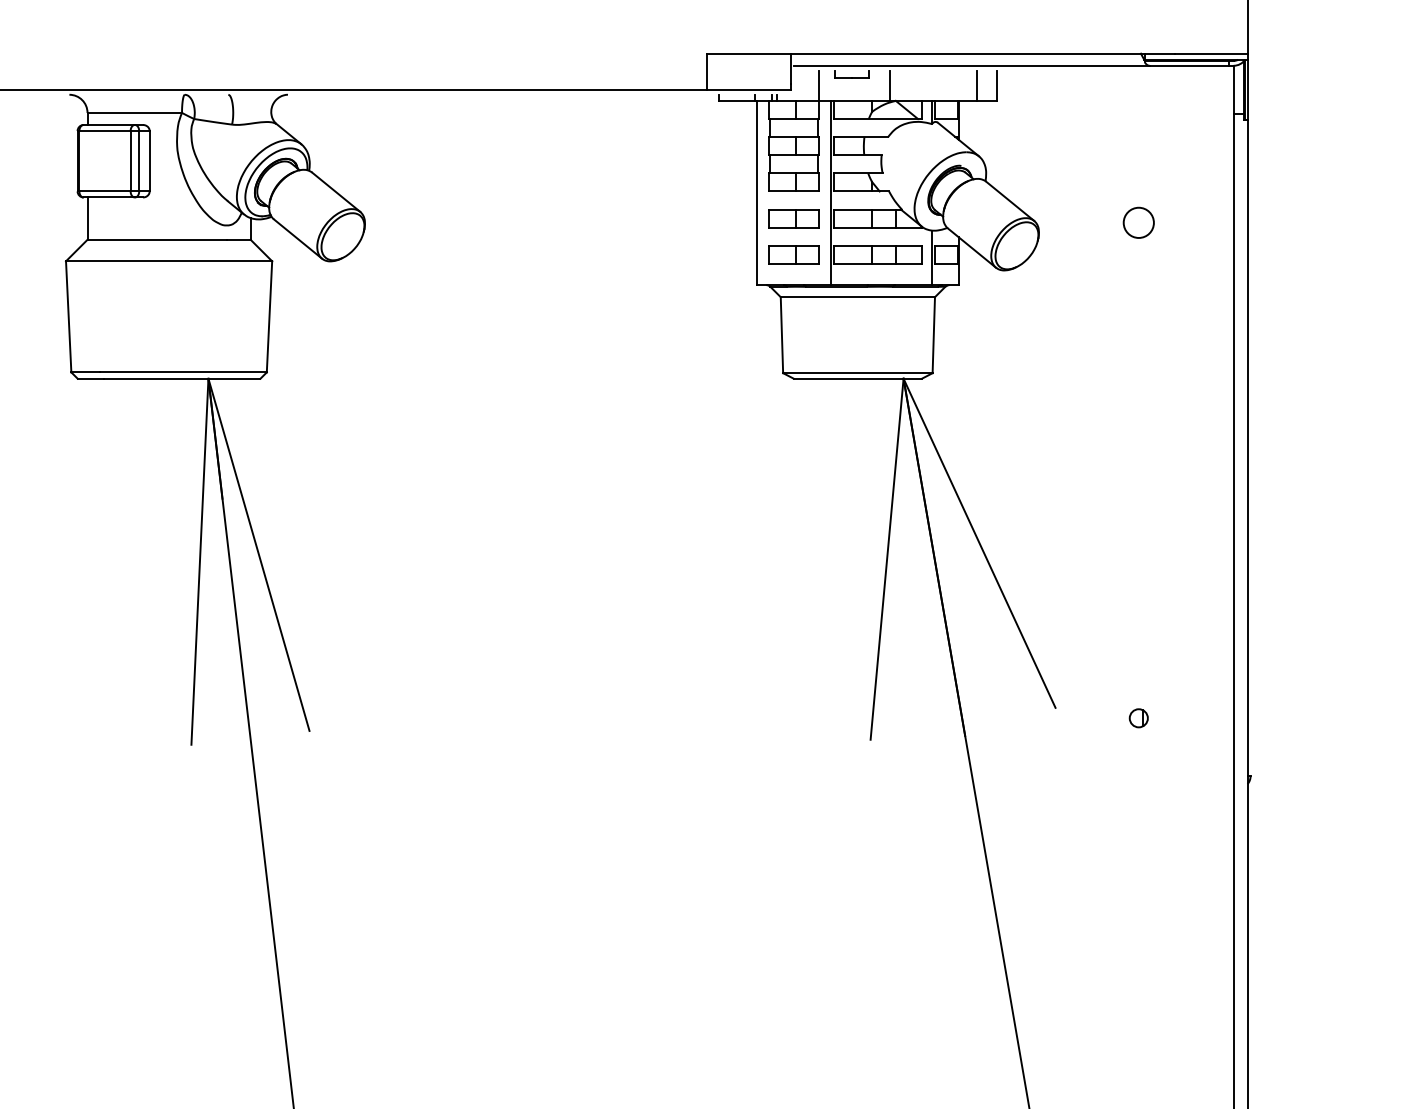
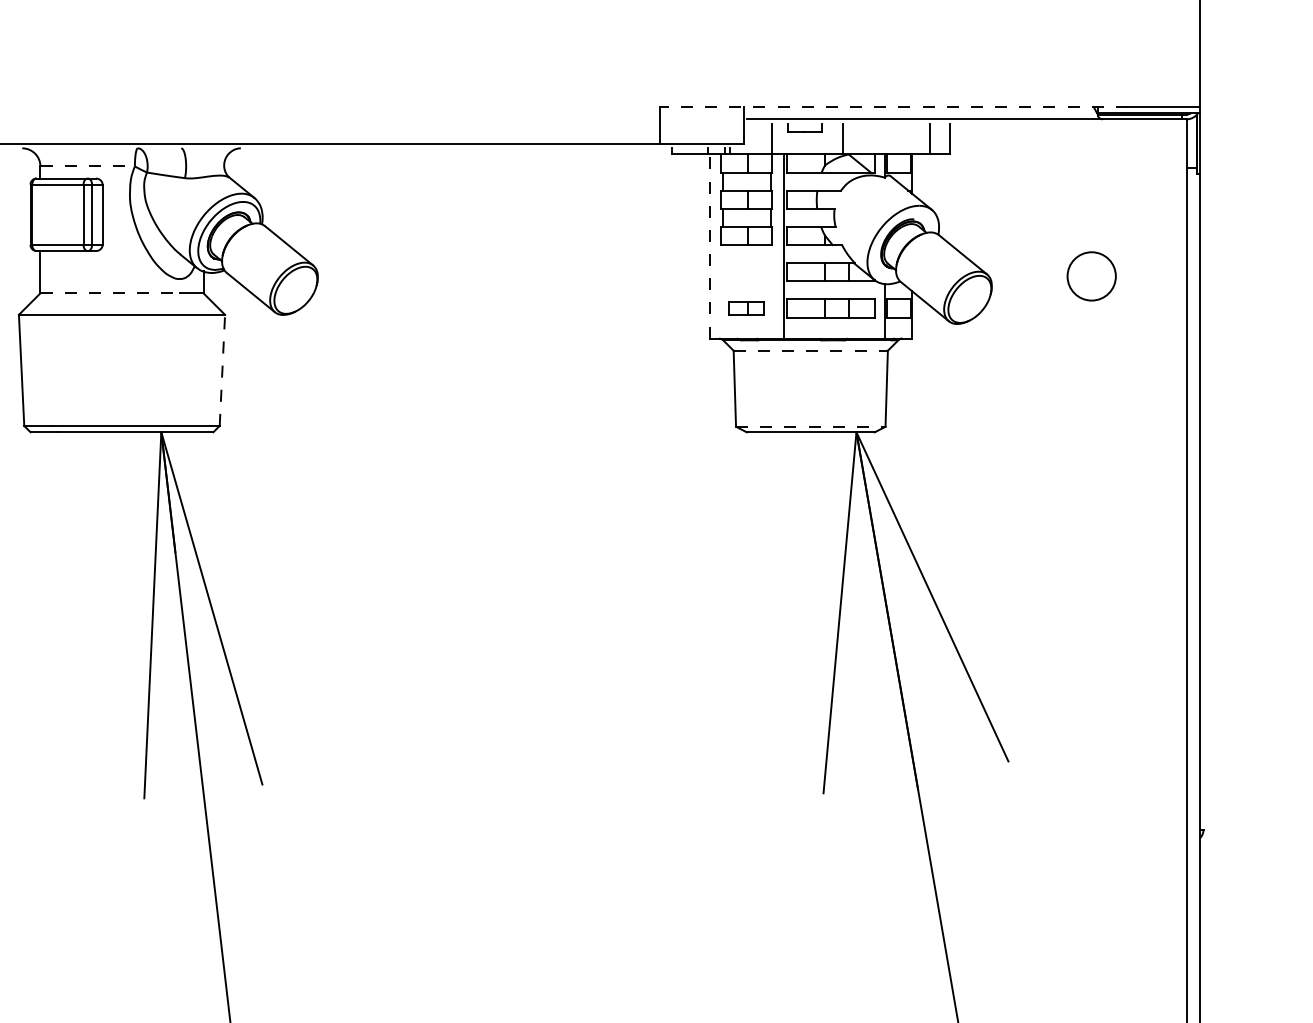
line: (940, 53) -> (893, 107), solid -> dashed
line: (135, 112) -> (88, 166), solid -> dashed
line: (756, 192) -> (709, 246), solid -> dashed
part: (793, 218) -> (746, 272), removed
circle: (1138, 222) -> (1091, 276), size x1.6
line: (157, 239) -> (110, 293), solid -> dashed
part: (793, 254) -> (746, 308), size x0.7
line: (858, 297) -> (811, 351), solid -> dashed
line: (269, 316) -> (222, 370), solid -> dashed
line: (857, 373) -> (810, 427), solid -> dashed
part: (1138, 718) -> (1091, 772), removed

